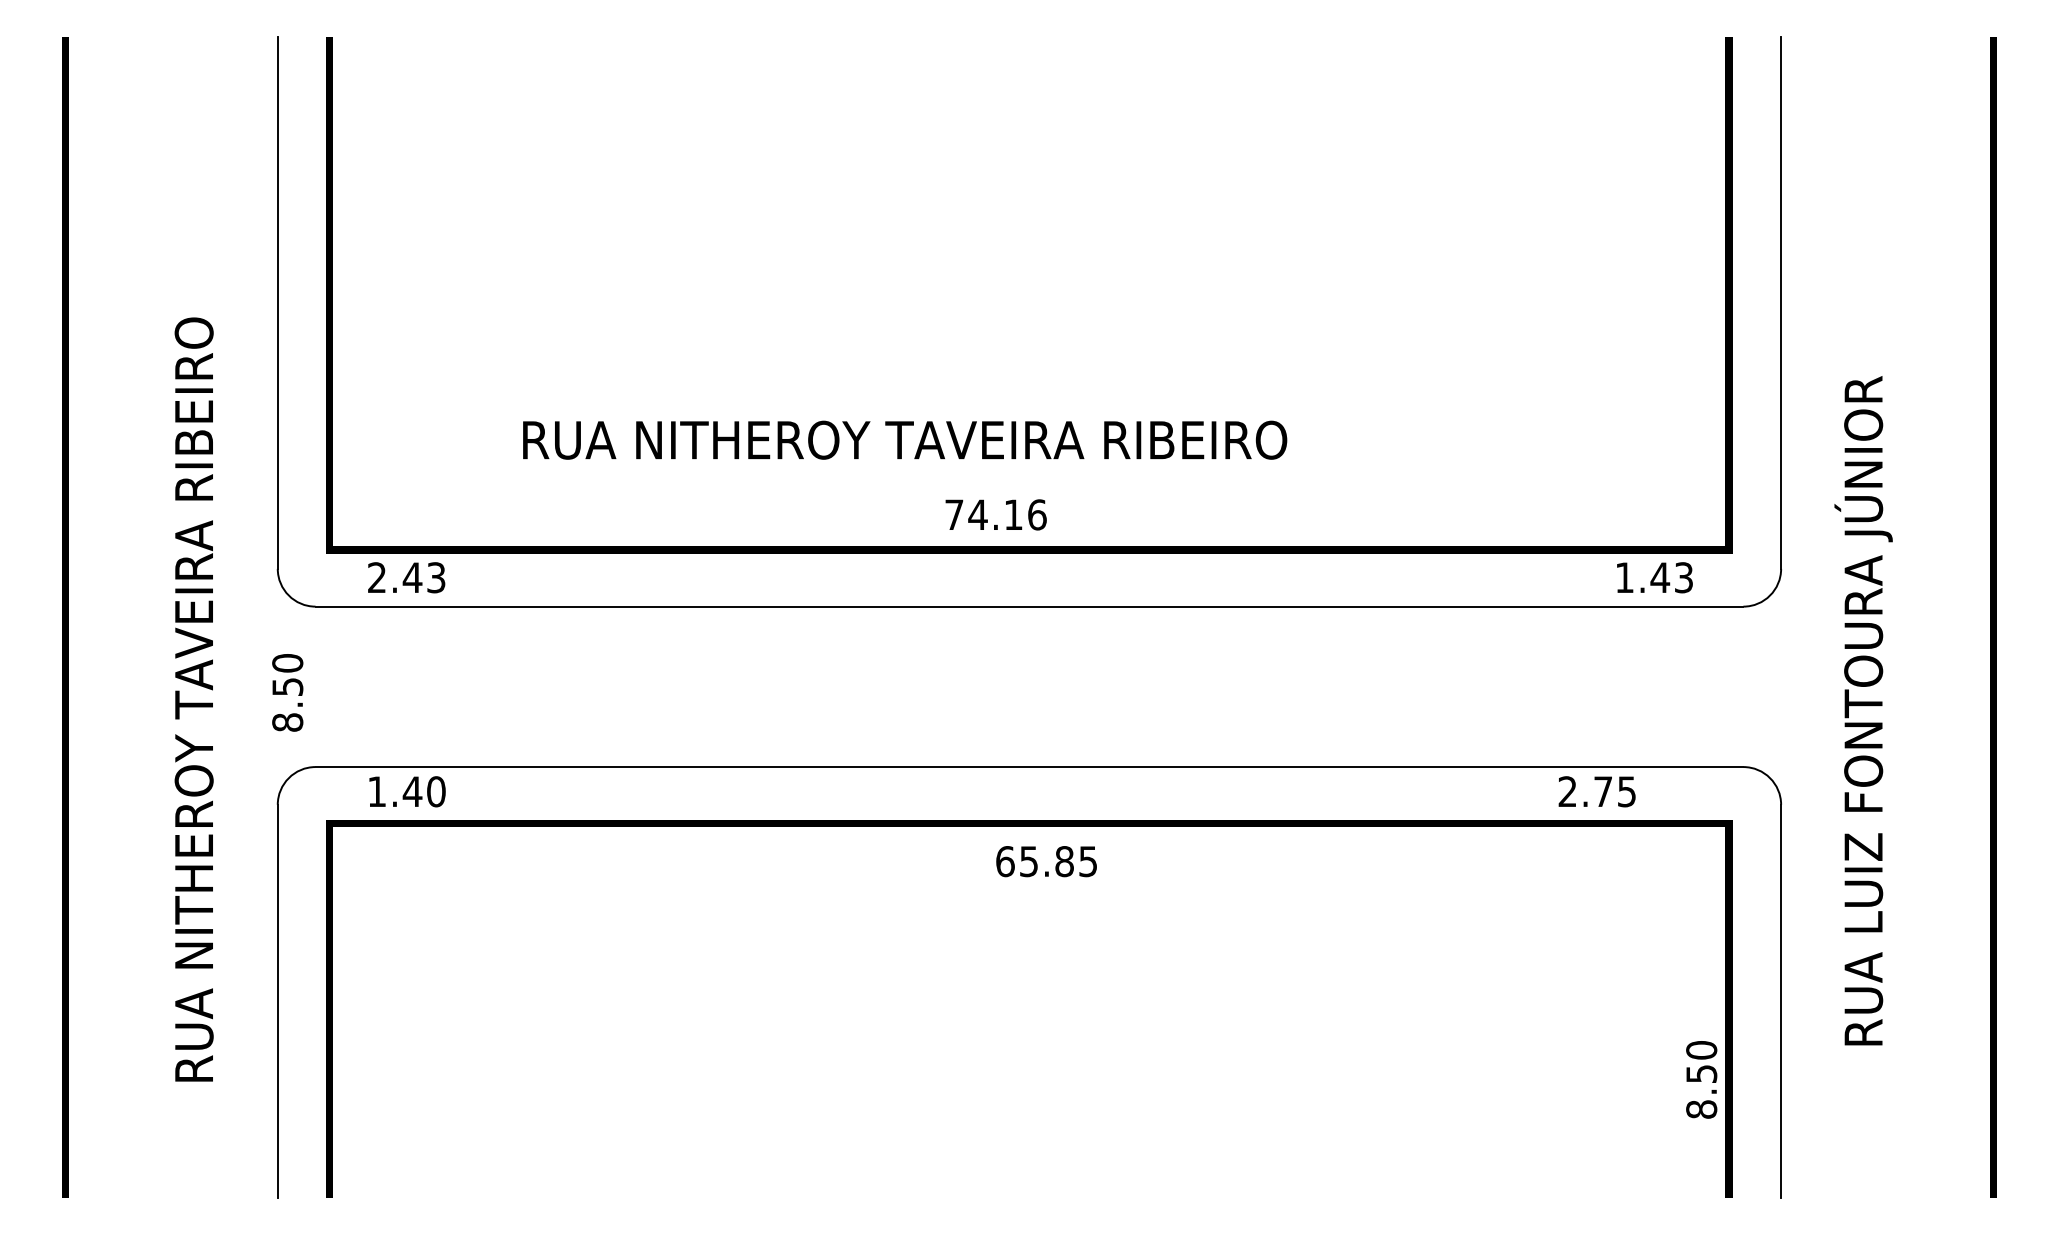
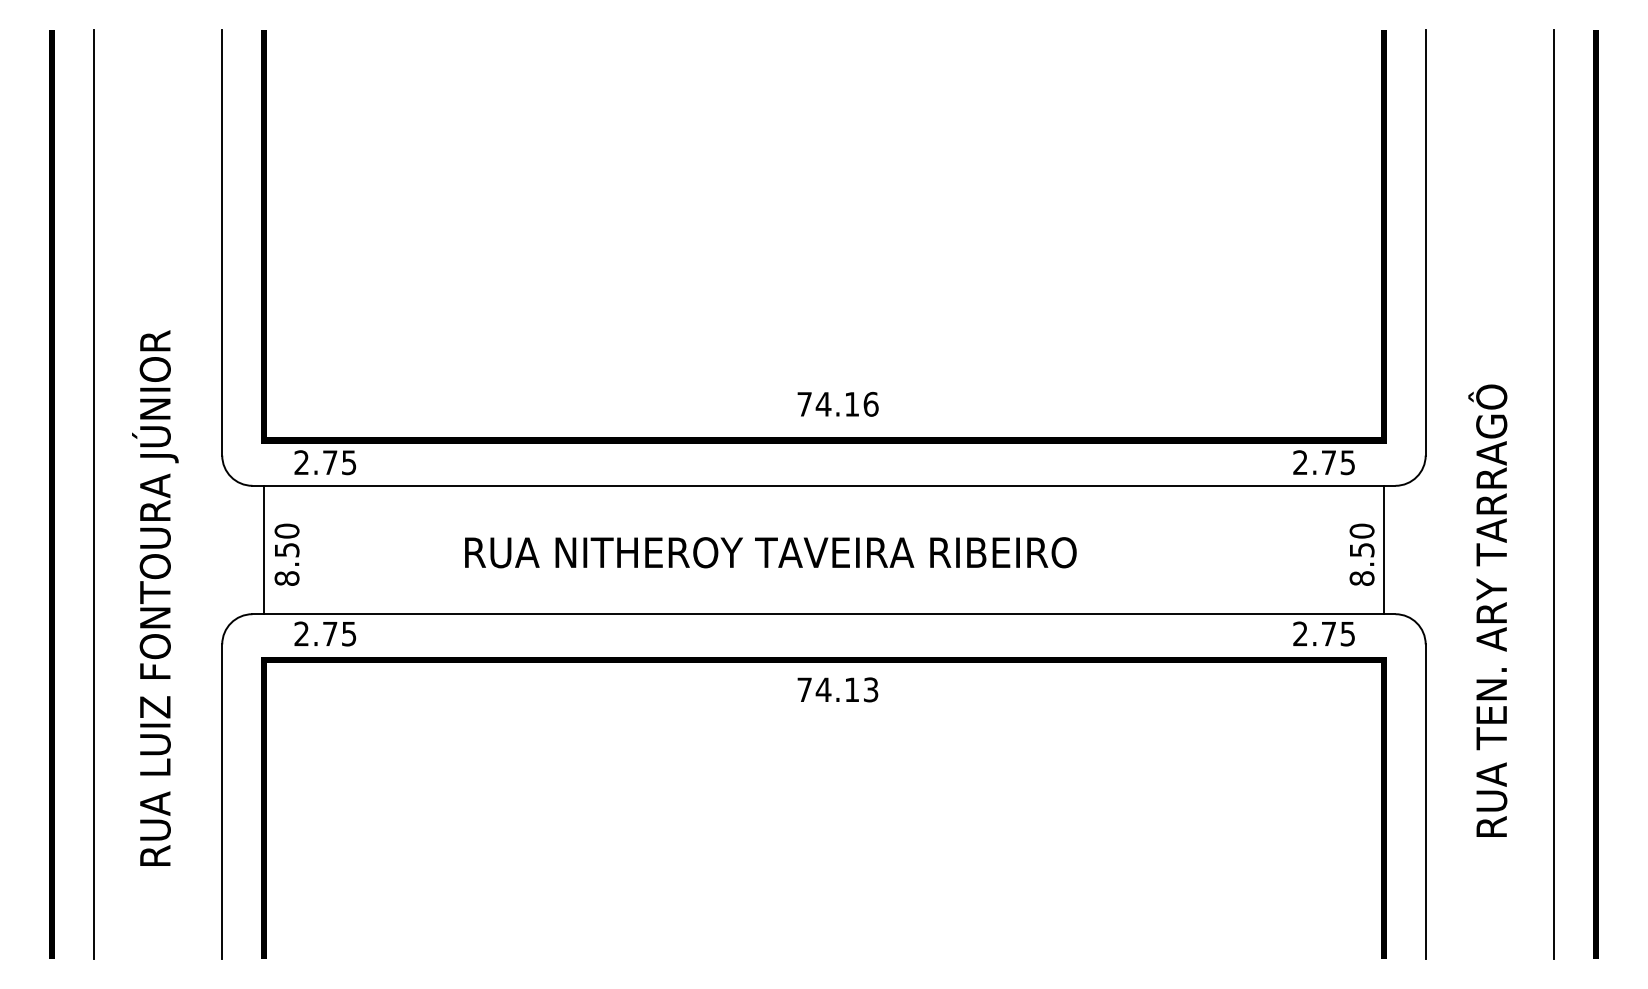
text: (905, 439) -> (771, 552), moved
text: (995, 514) -> (837, 404), moved
text: (423, 577) -> (338, 462), 2.43 -> 2.75
text: (1653, 577) -> (1323, 462), 1.43 -> 2.75
line: (117, 617) -> (93, 494), added
line: (1941, 617) -> (1554, 494), added
text: (194, 640) -> (155, 512), RUA NITHEROY TAVEIRA RIBEIRO -> RUA LUIZ FONTOURA JÚNIOR
text: (1863, 656) -> (1491, 525), RUA LUIZ FONTOURA JÚNIOR -> RUA TEN. ARY TARRAGÔ
line: (329, 686) -> (263, 549), added
line: (1729, 686) -> (1384, 549), added
text: (287, 692) -> (286, 554), moved
text: (406, 791) -> (325, 633), 1.40 -> 2.75
text: (1596, 791) -> (1323, 633), moved
text: (1046, 861) -> (837, 689), 65.85 -> 74.13
text: (1701, 1079) -> (1361, 554), moved

